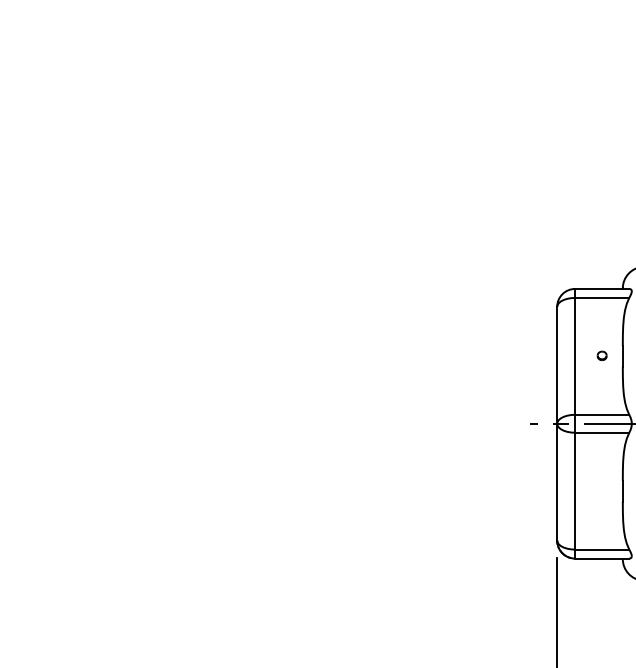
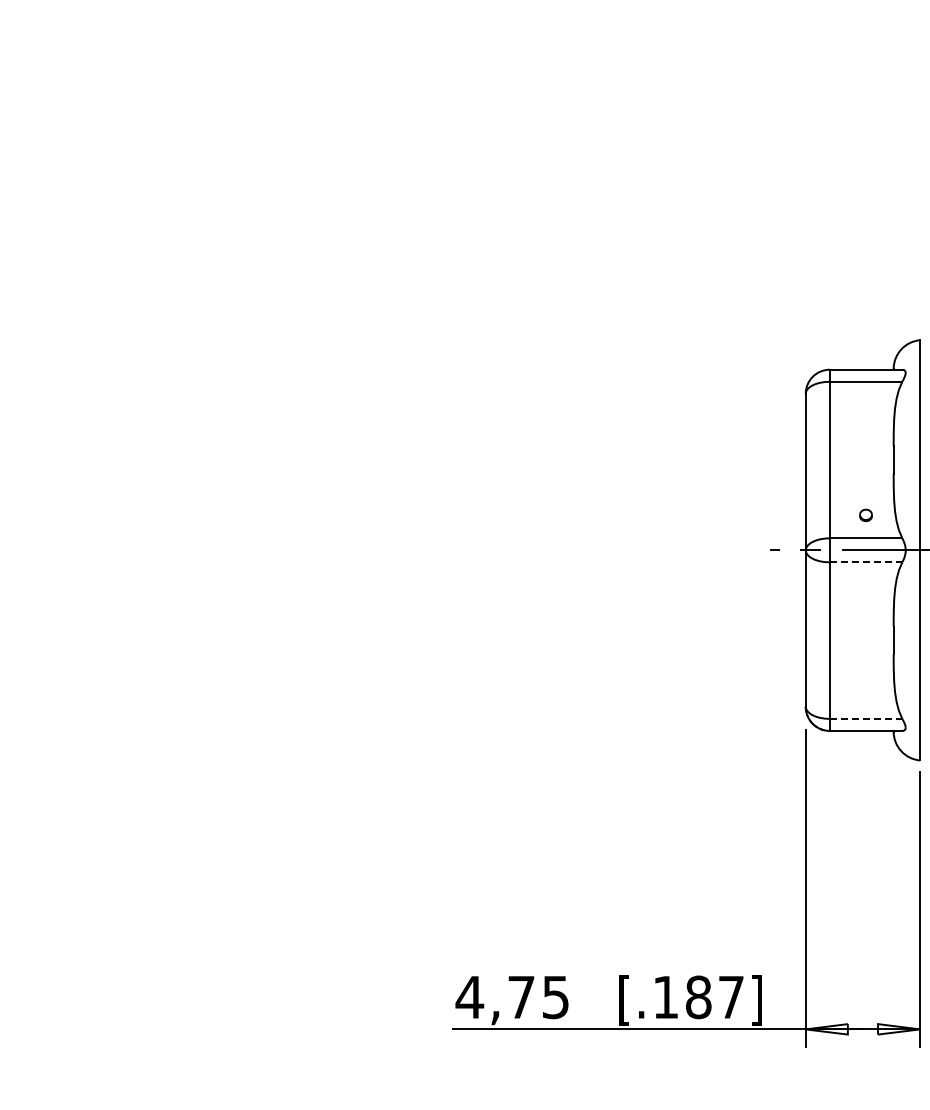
part: (601, 355) -> (865, 515), moved
line: (602, 432) -> (866, 562), solid -> dashed
line: (602, 549) -> (866, 718), solid -> dashed

